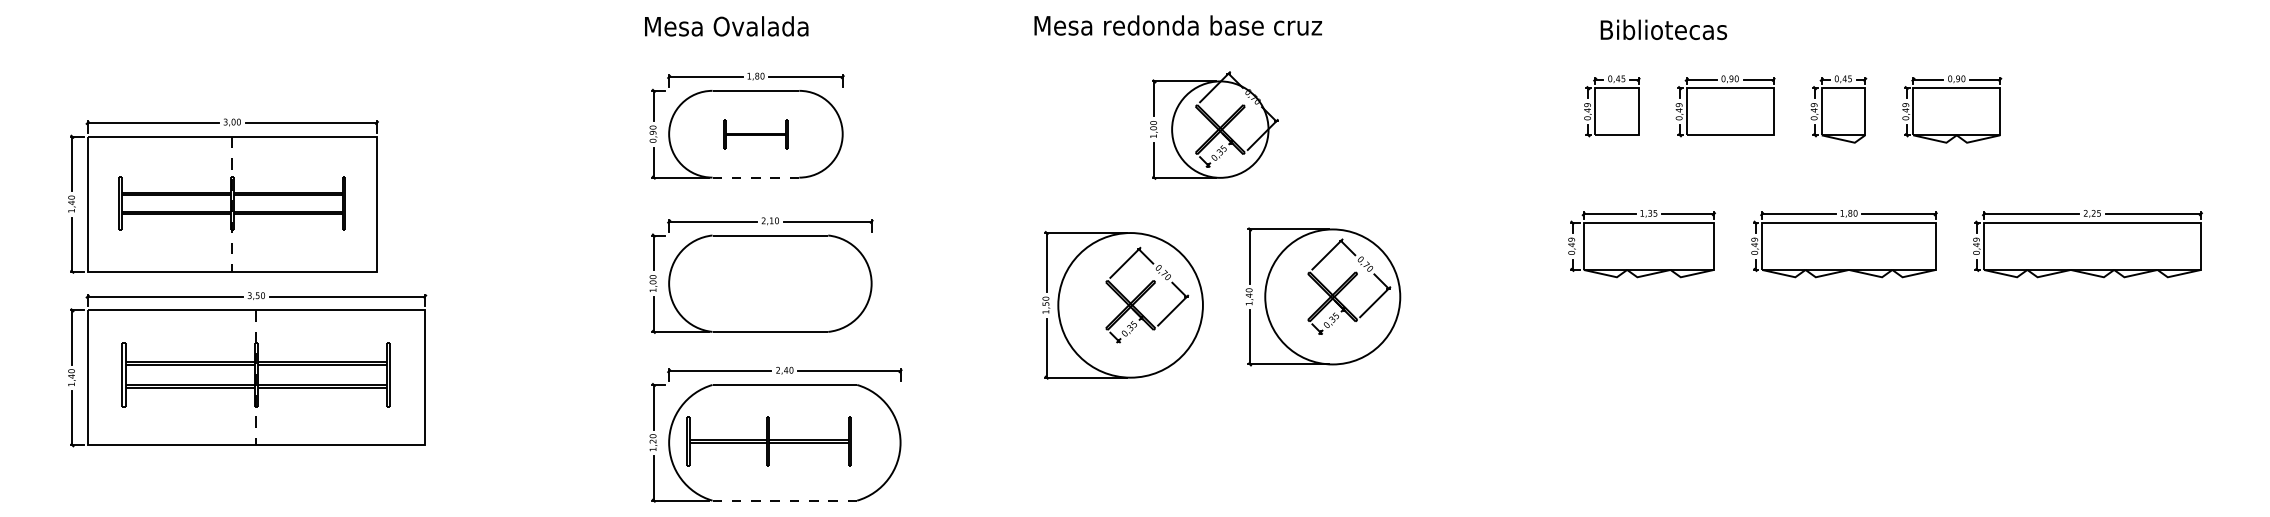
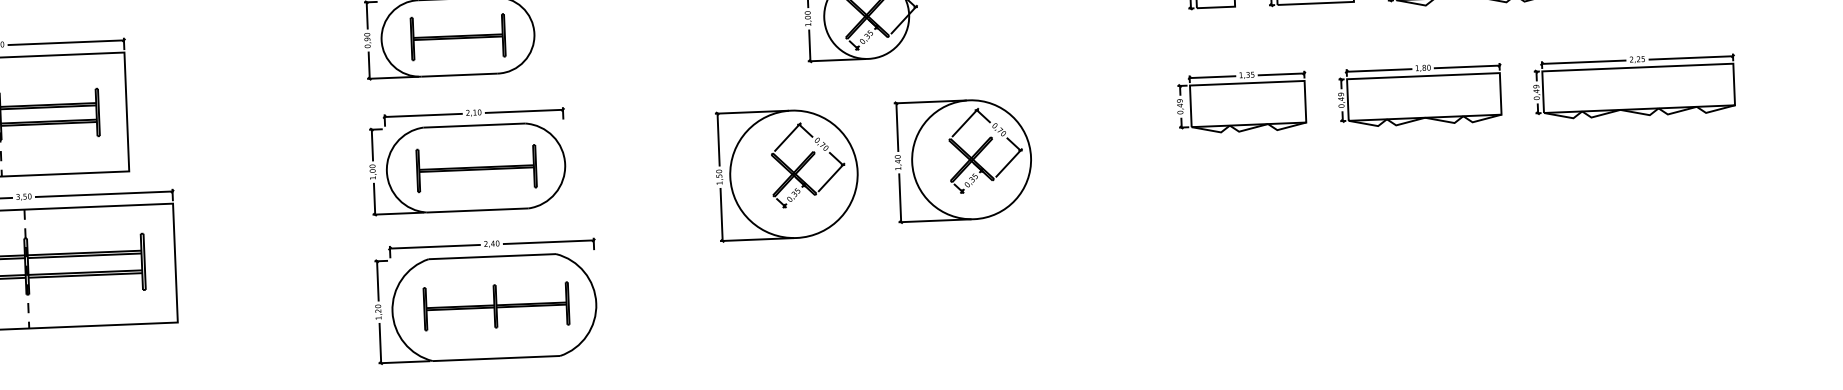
part: (755, 134) -> (457, 37), size x1.67
line: (755, 177) -> (459, 75), dashed -> solid
part: (771, 284) -> (477, 168), added
part: (768, 441) -> (495, 306), moved
line: (784, 500) -> (496, 358), dashed -> solid

